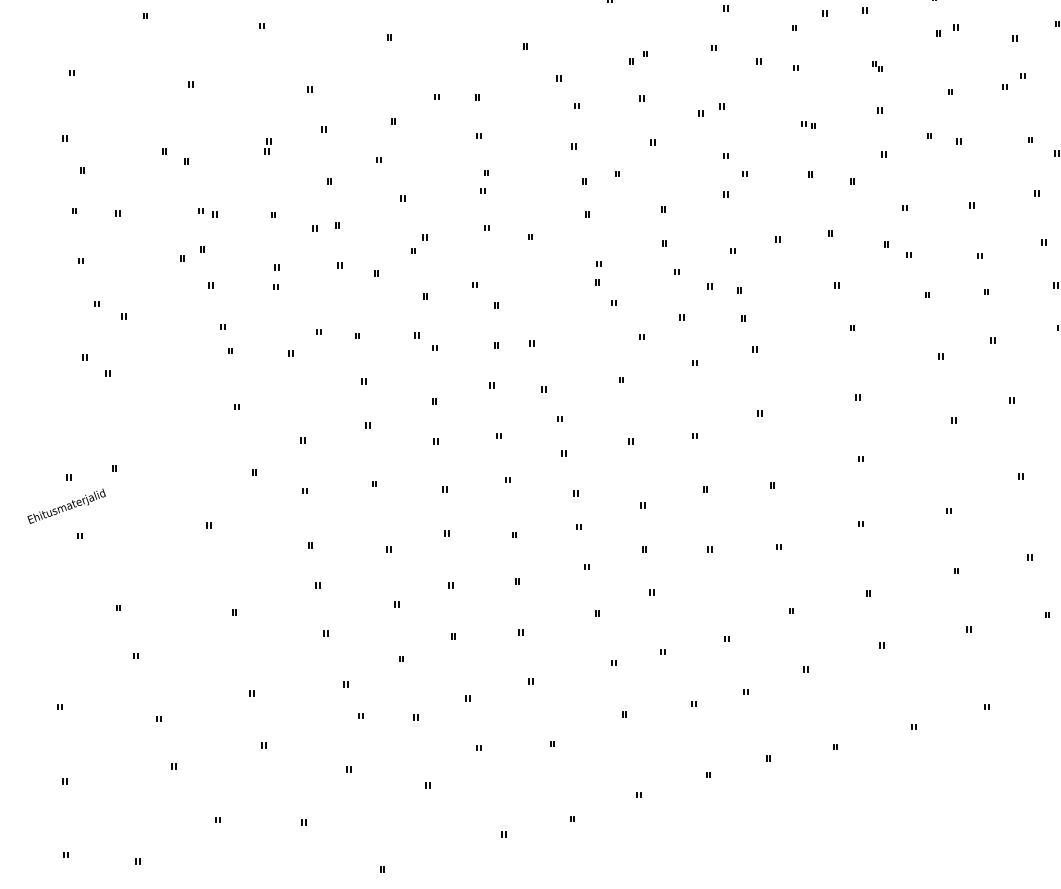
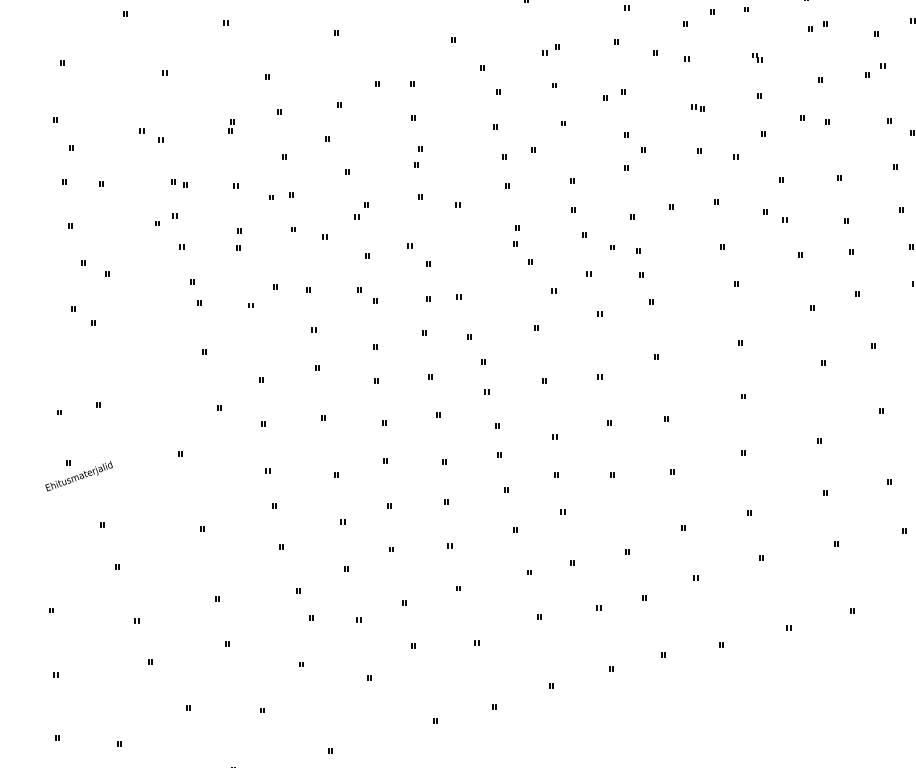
text: (66, 505) -> (79, 475), moved

